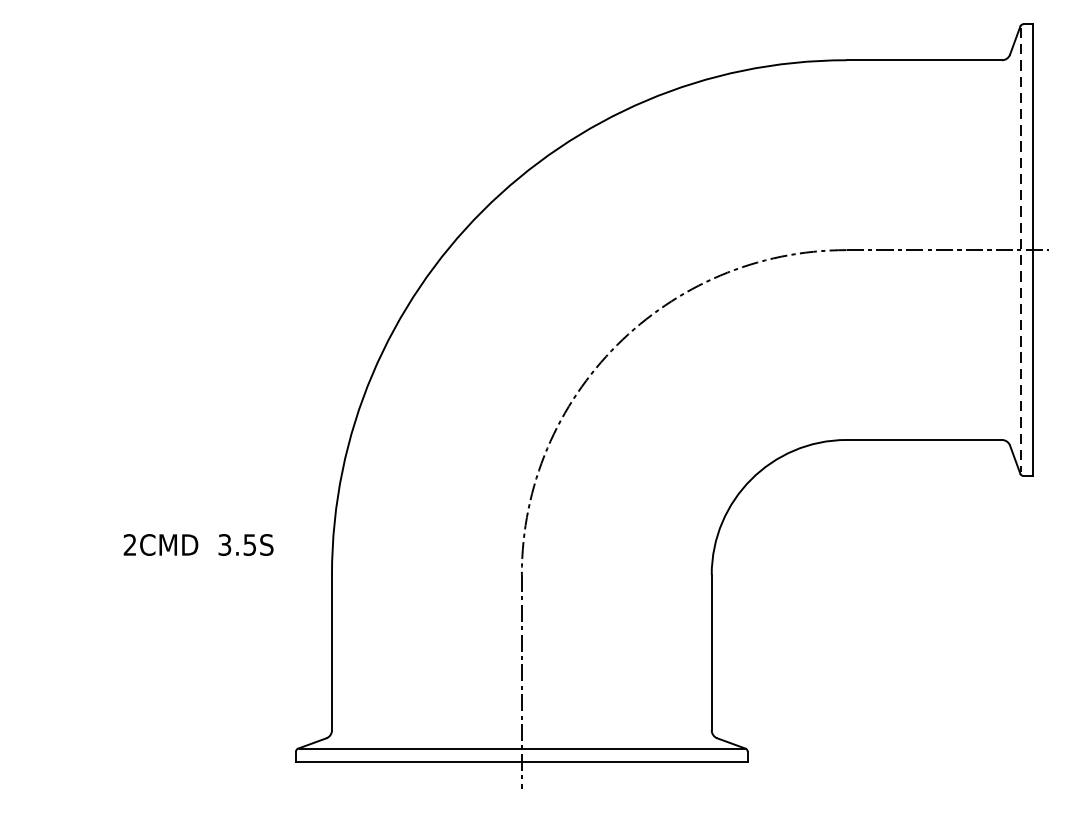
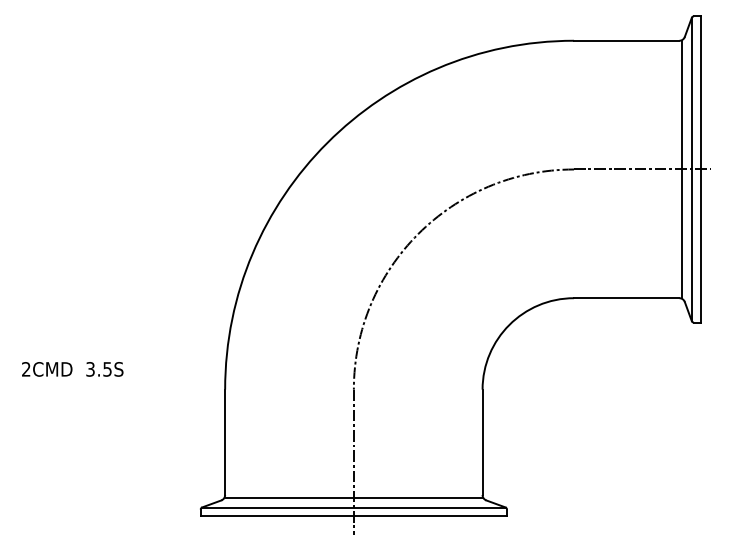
line: (1006, 250) -> (682, 169), added
line: (1021, 250) -> (692, 169), dashed -> solid
text: (198, 545) -> (72, 369), moved
line: (521, 733) -> (353, 497), added

